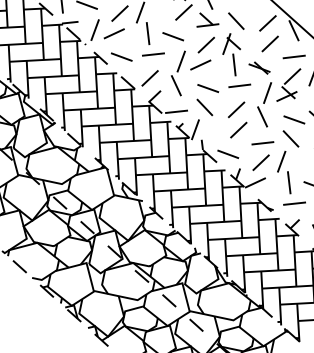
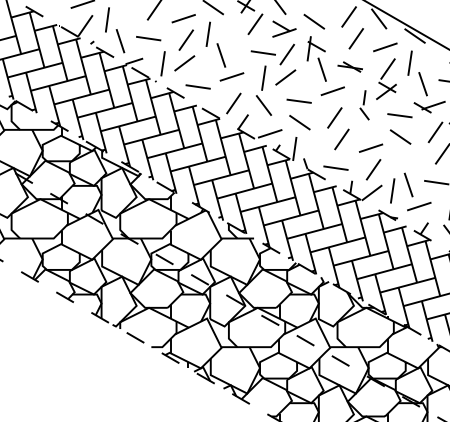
line: (172, 36) -> (262, 52), moved
part: (265, 104) -> (364, 105), size x0.6
line: (281, 161) -> (392, 190), moved

